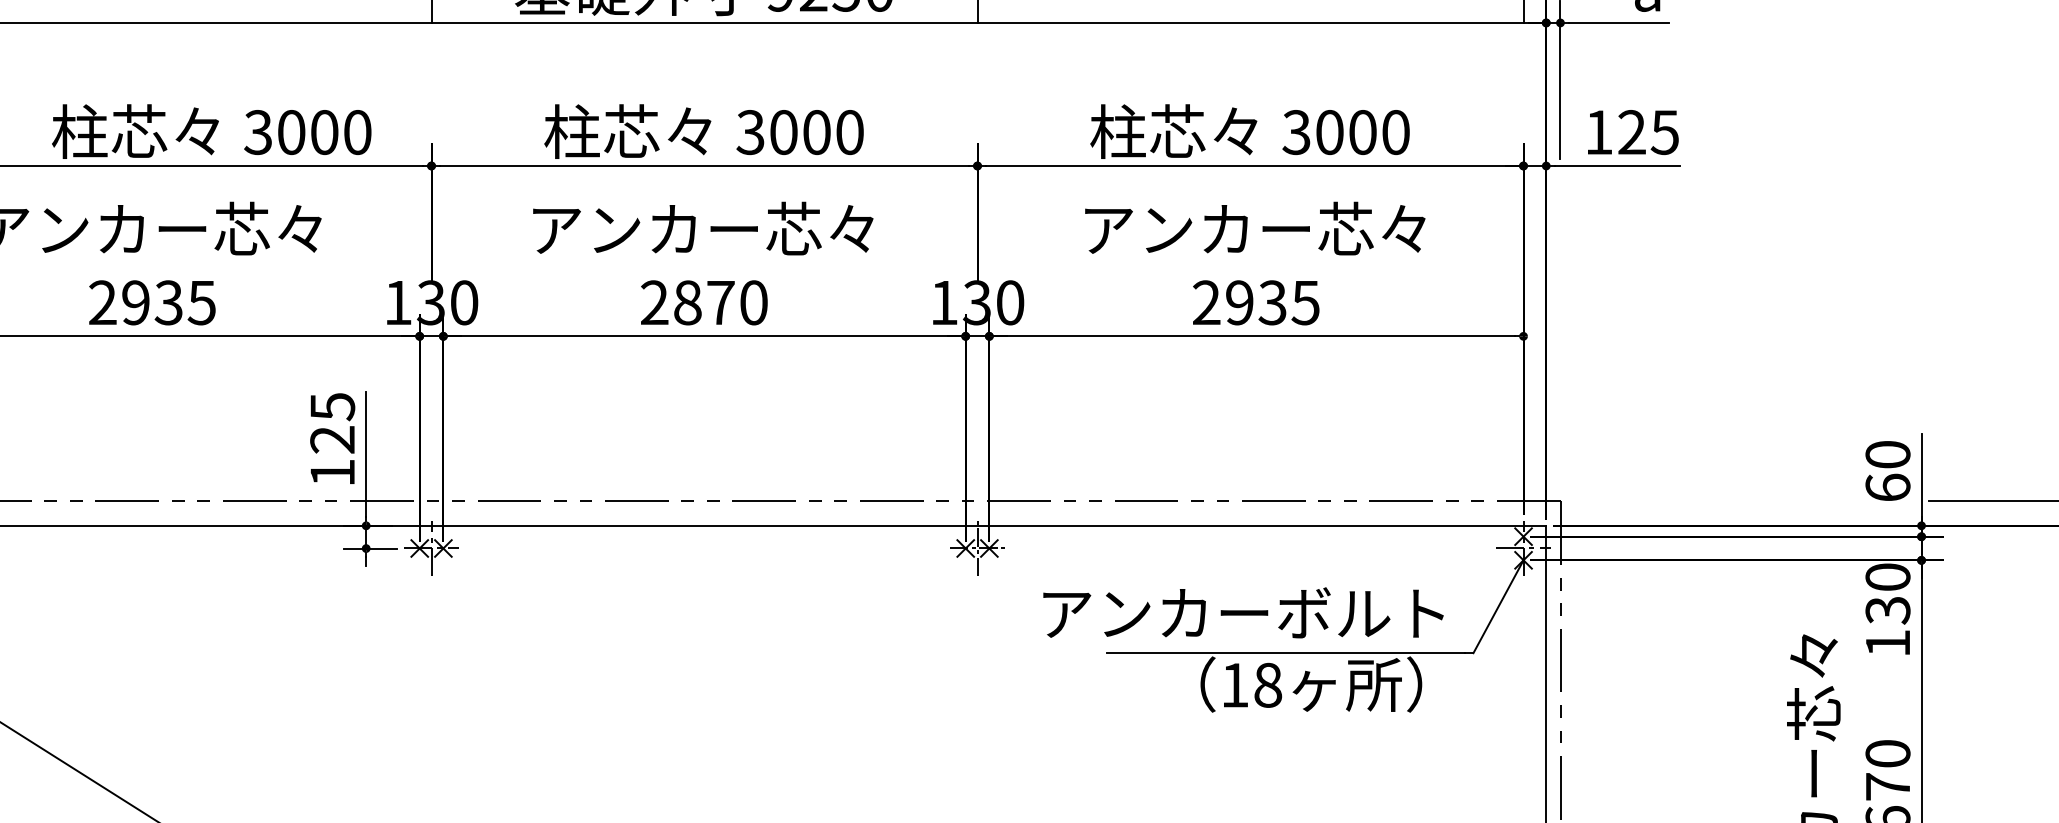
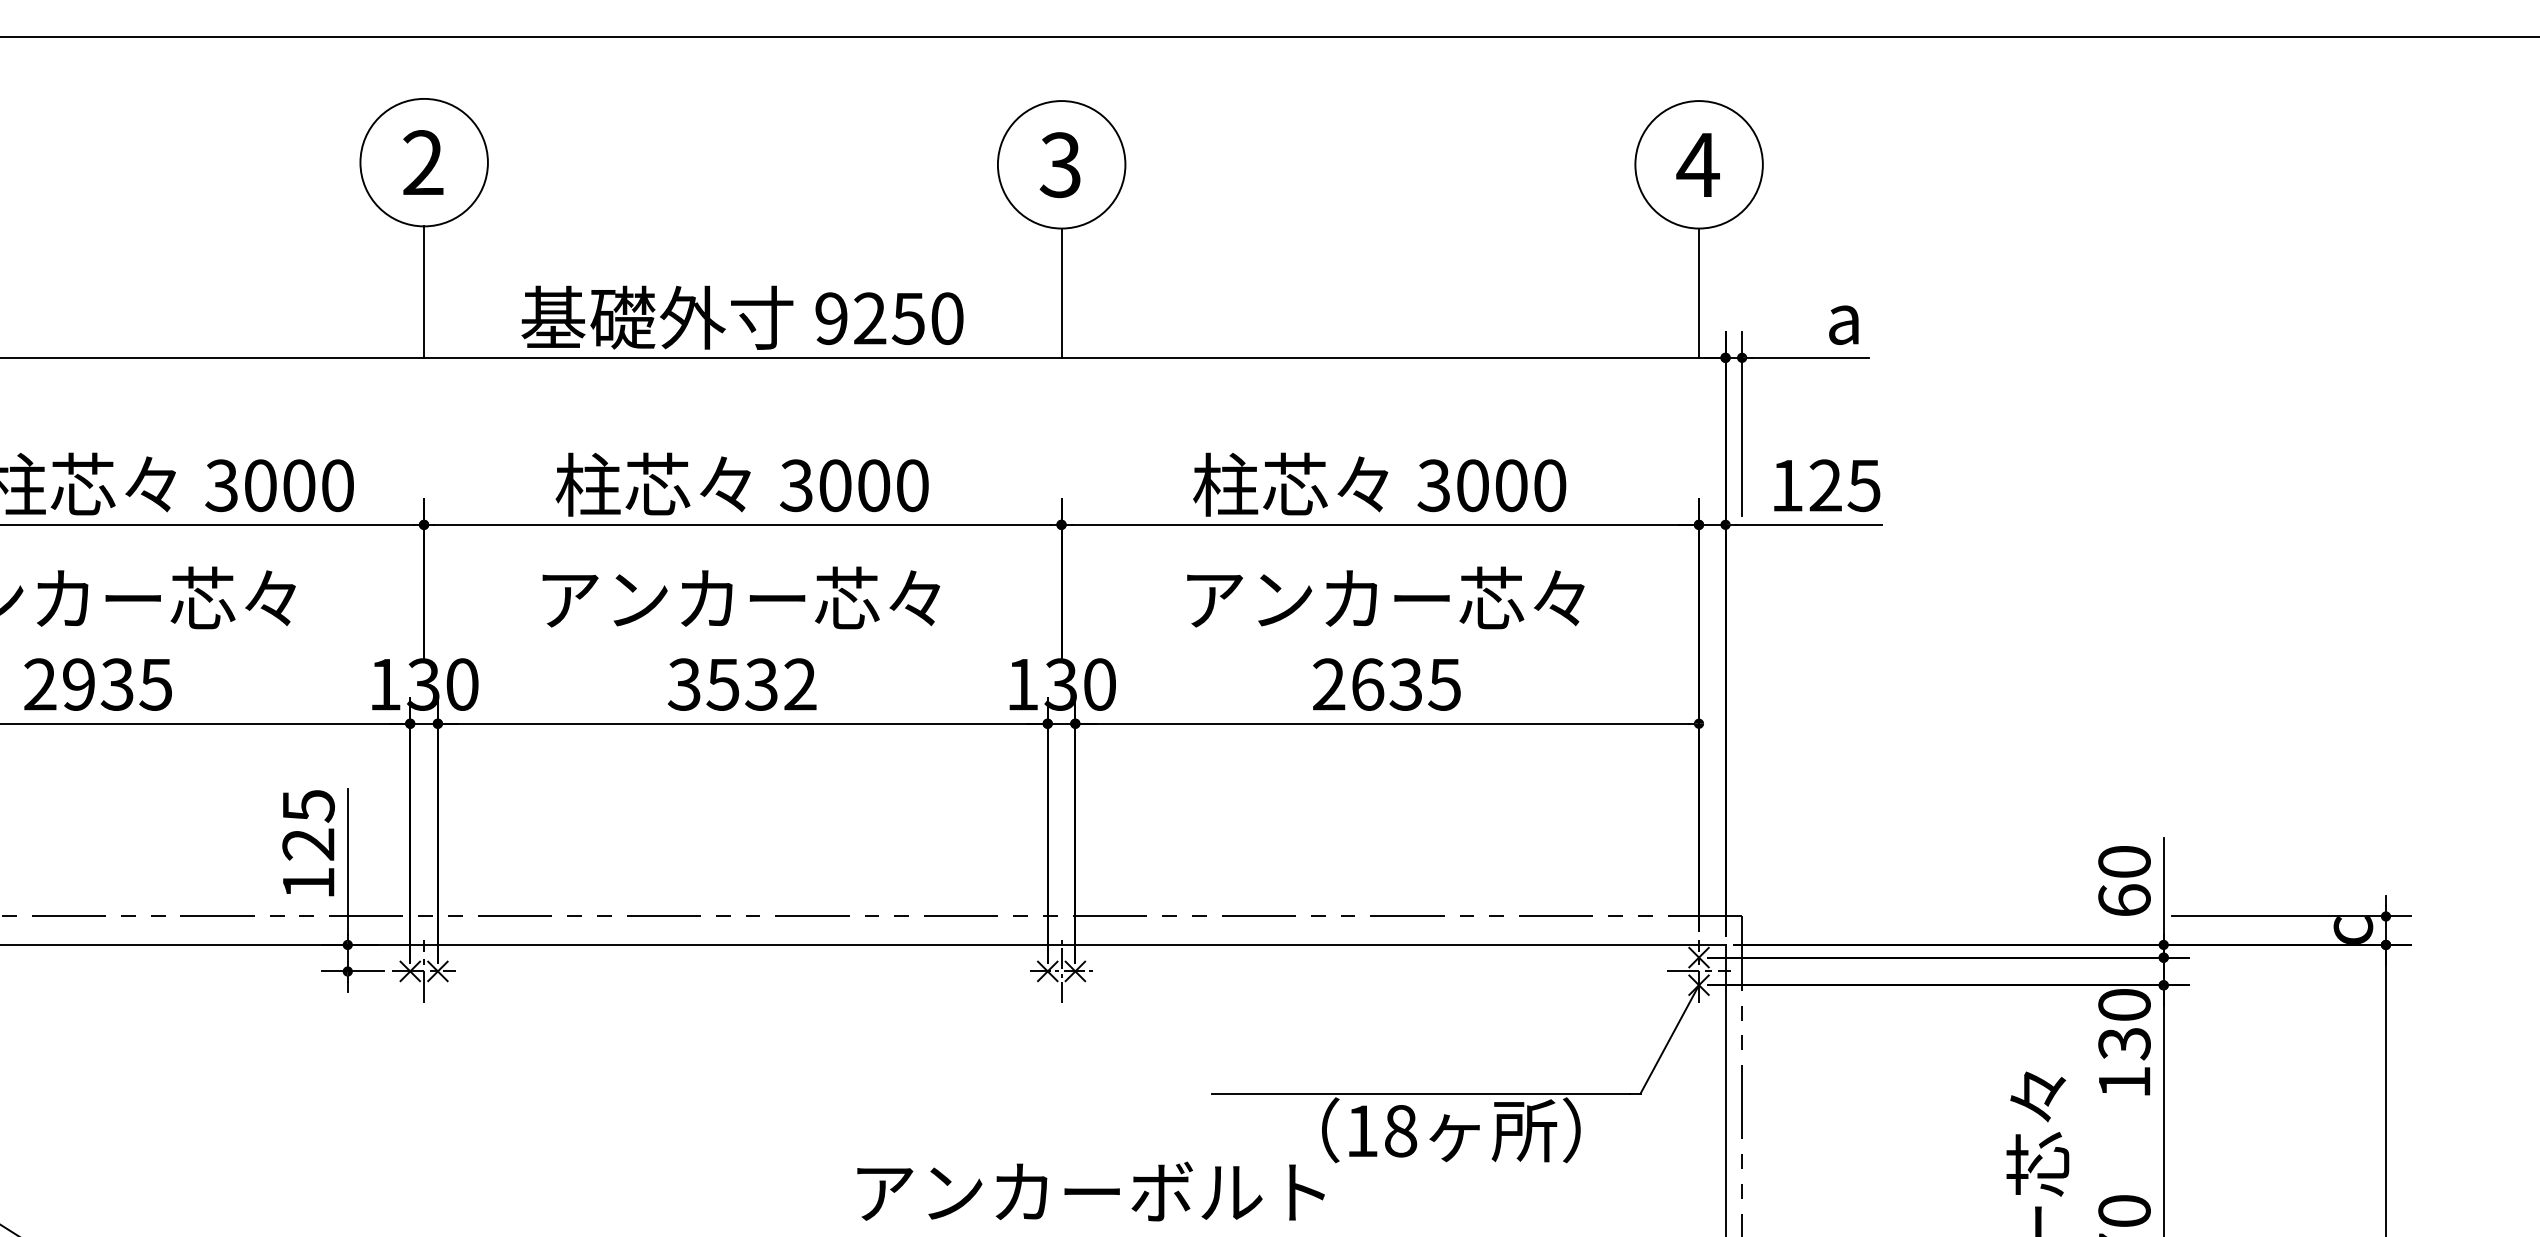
text: (704, 302) -> (742, 684), 2870 -> 3532
text: (1239, 302) -> (1367, 684), 2935 -> 2635
text: (1243, 612) -> (1090, 1191), moved

